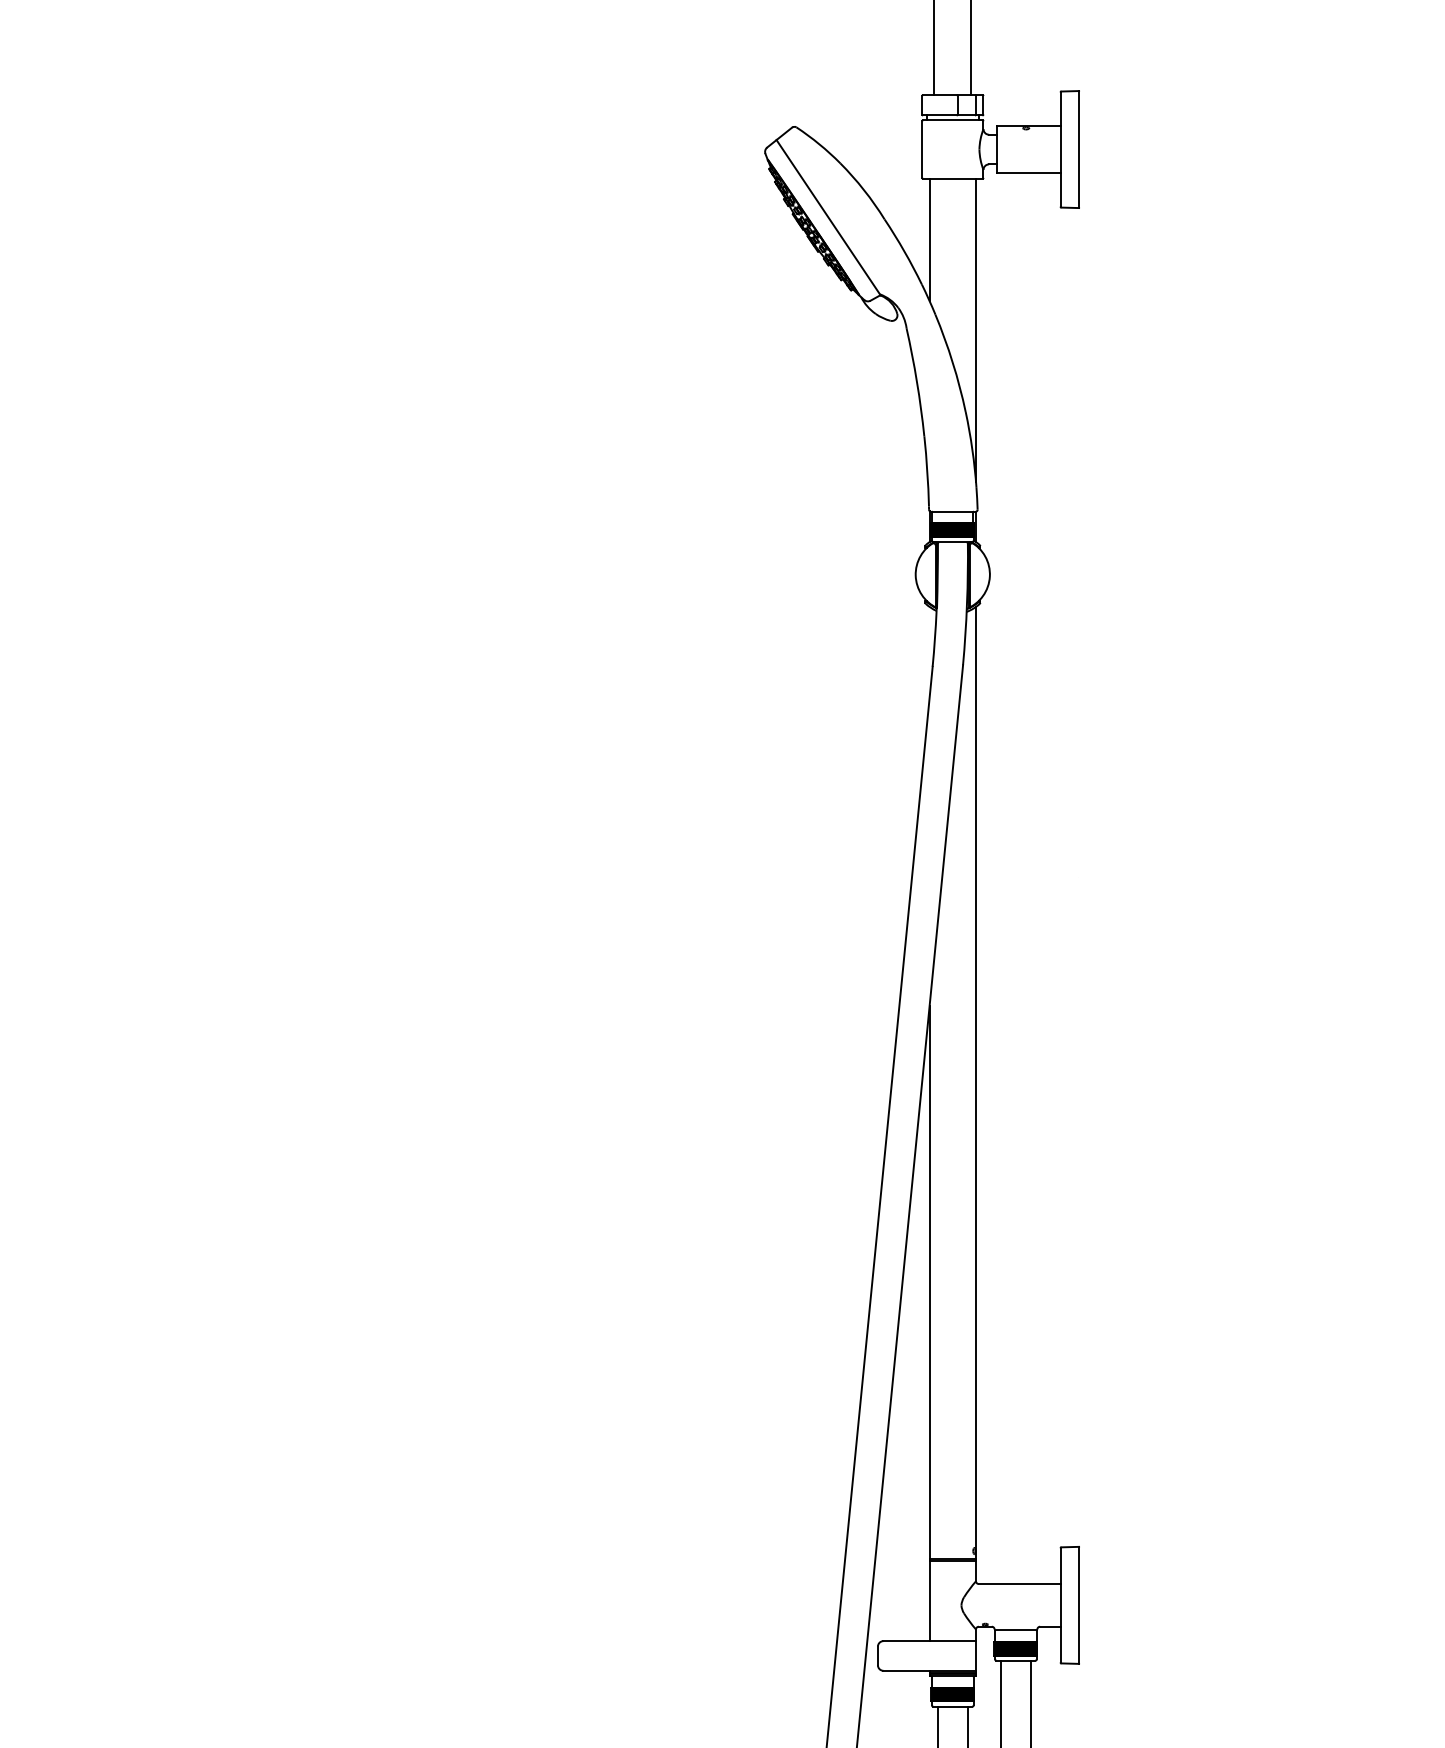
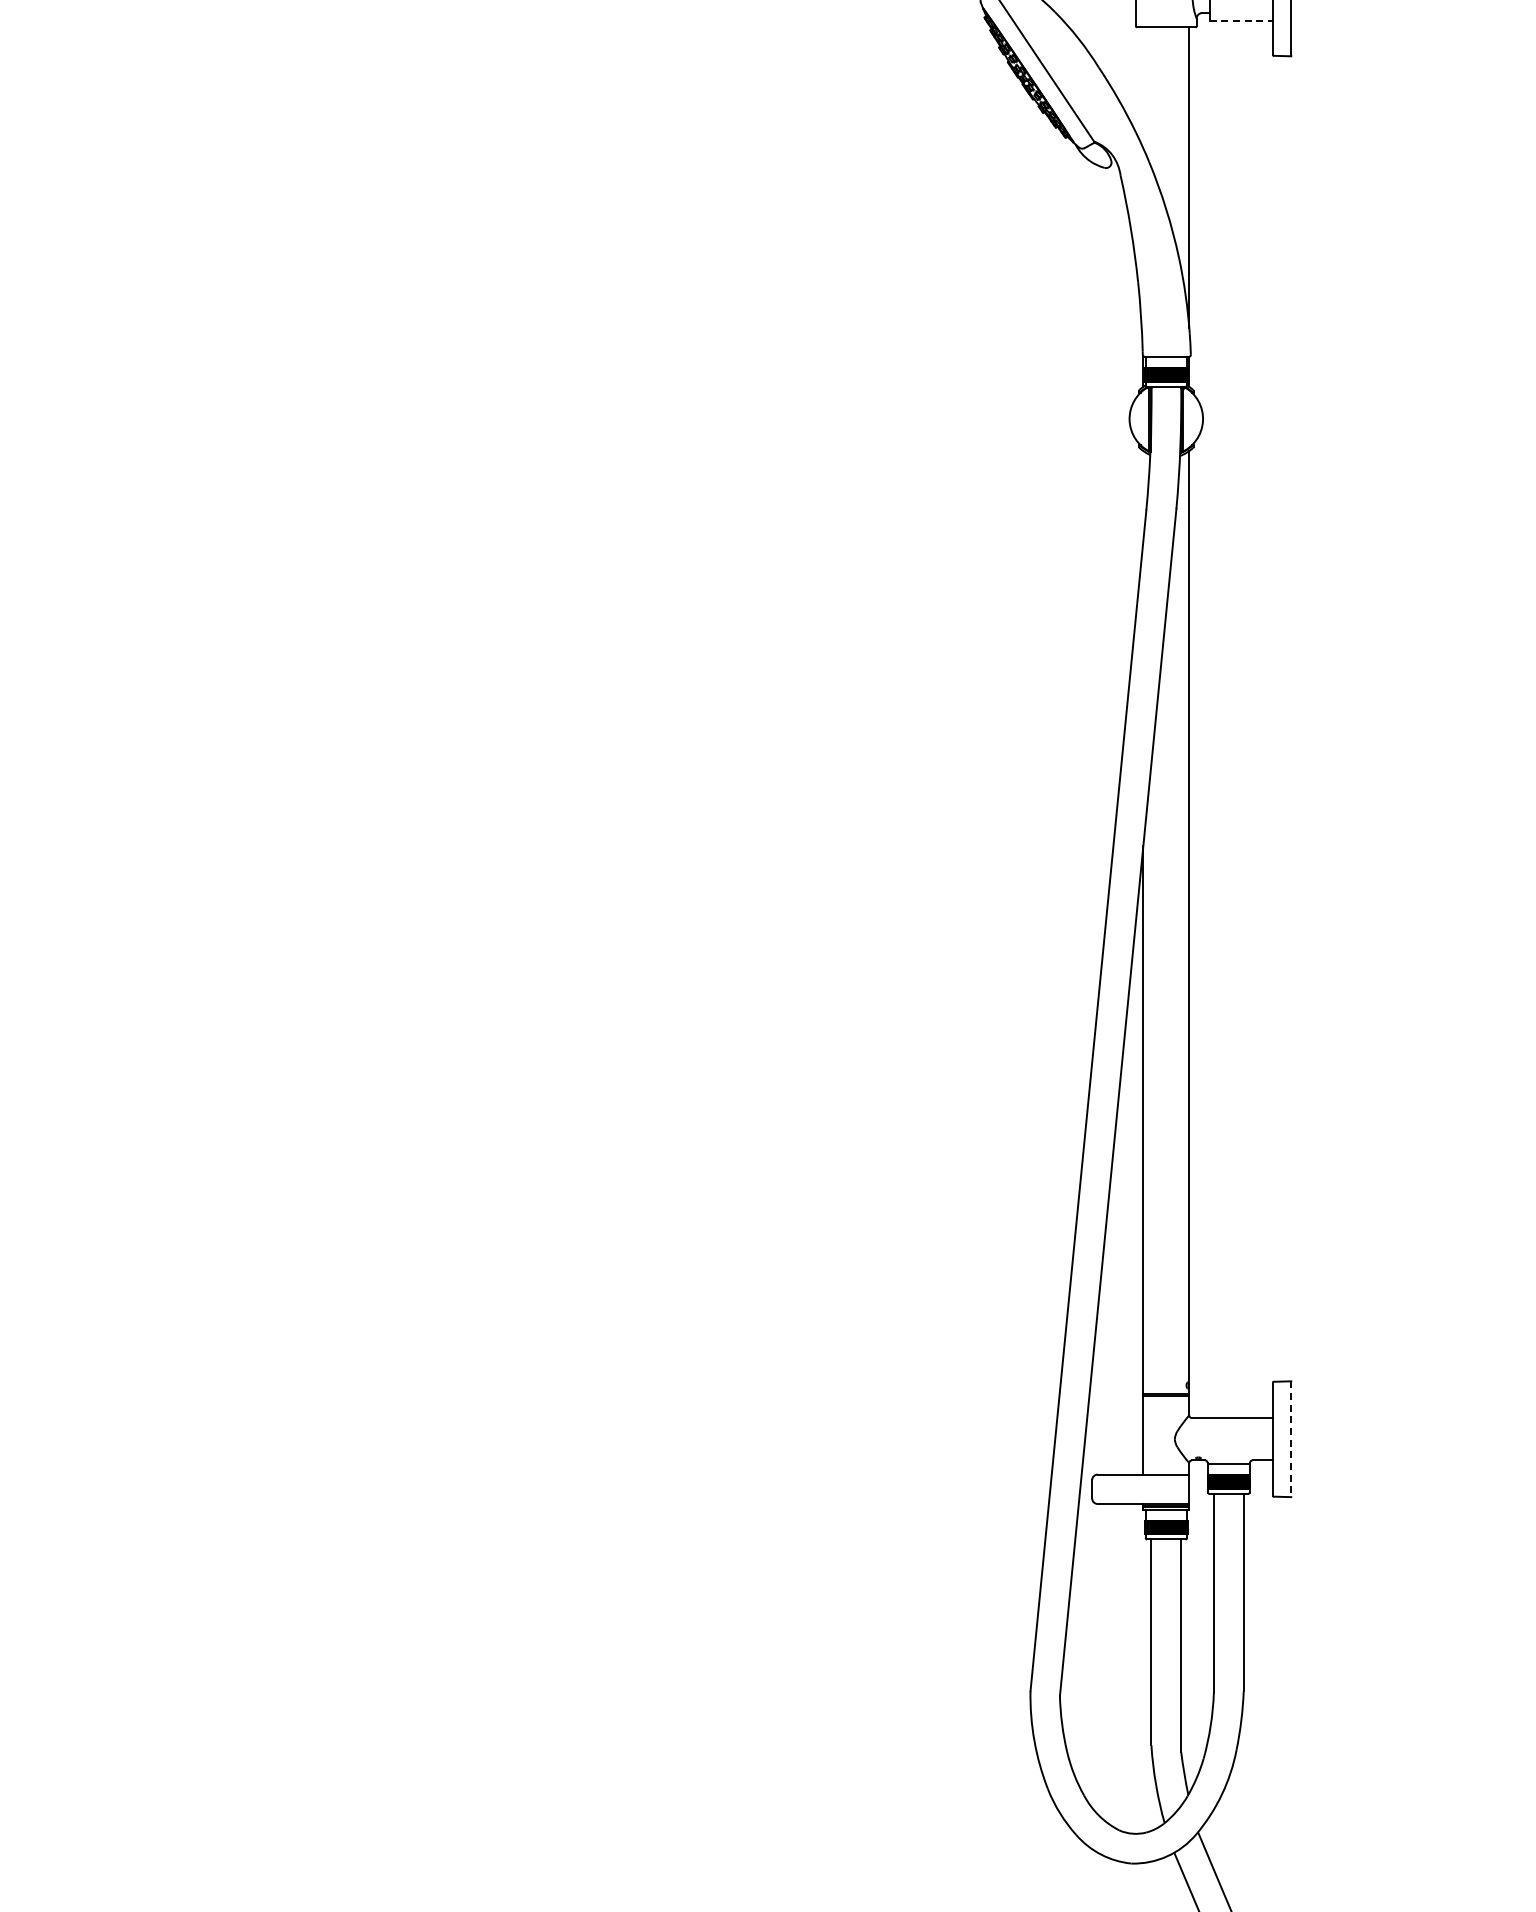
line: (1028, 172) -> (1241, 21), solid -> dashed
line: (929, 239) -> (1143, 87), removed
line: (1079, 1605) -> (1291, 1439), solid -> dashed

